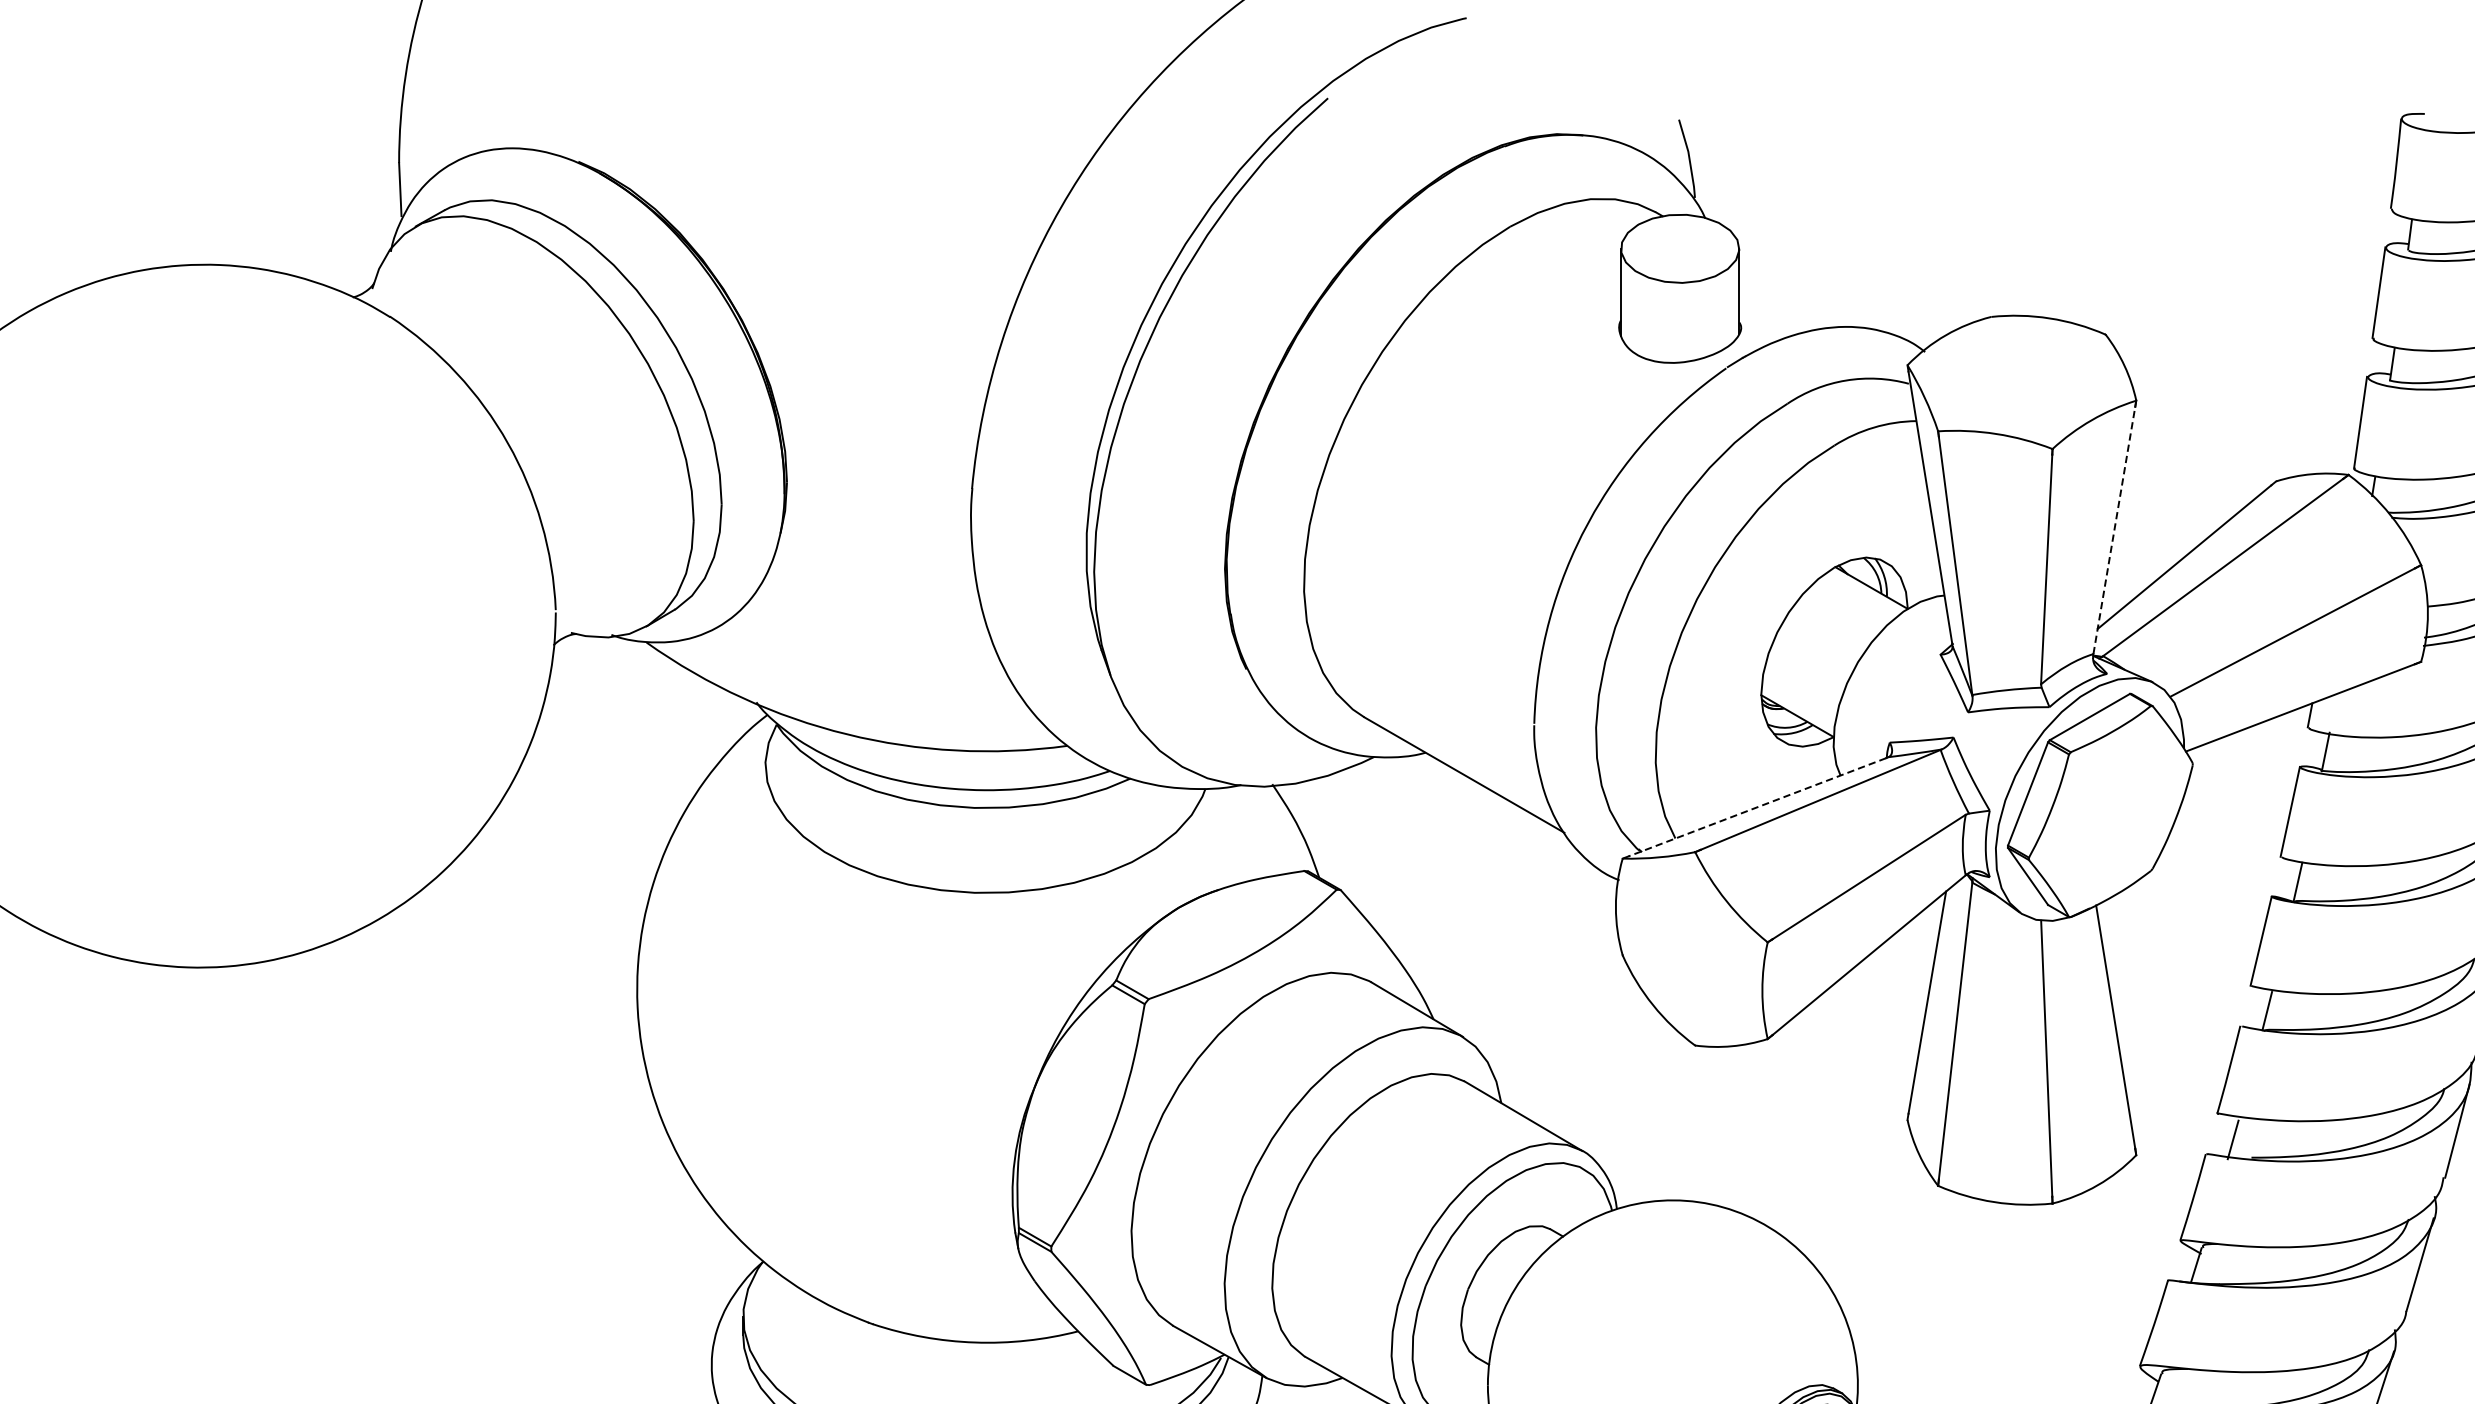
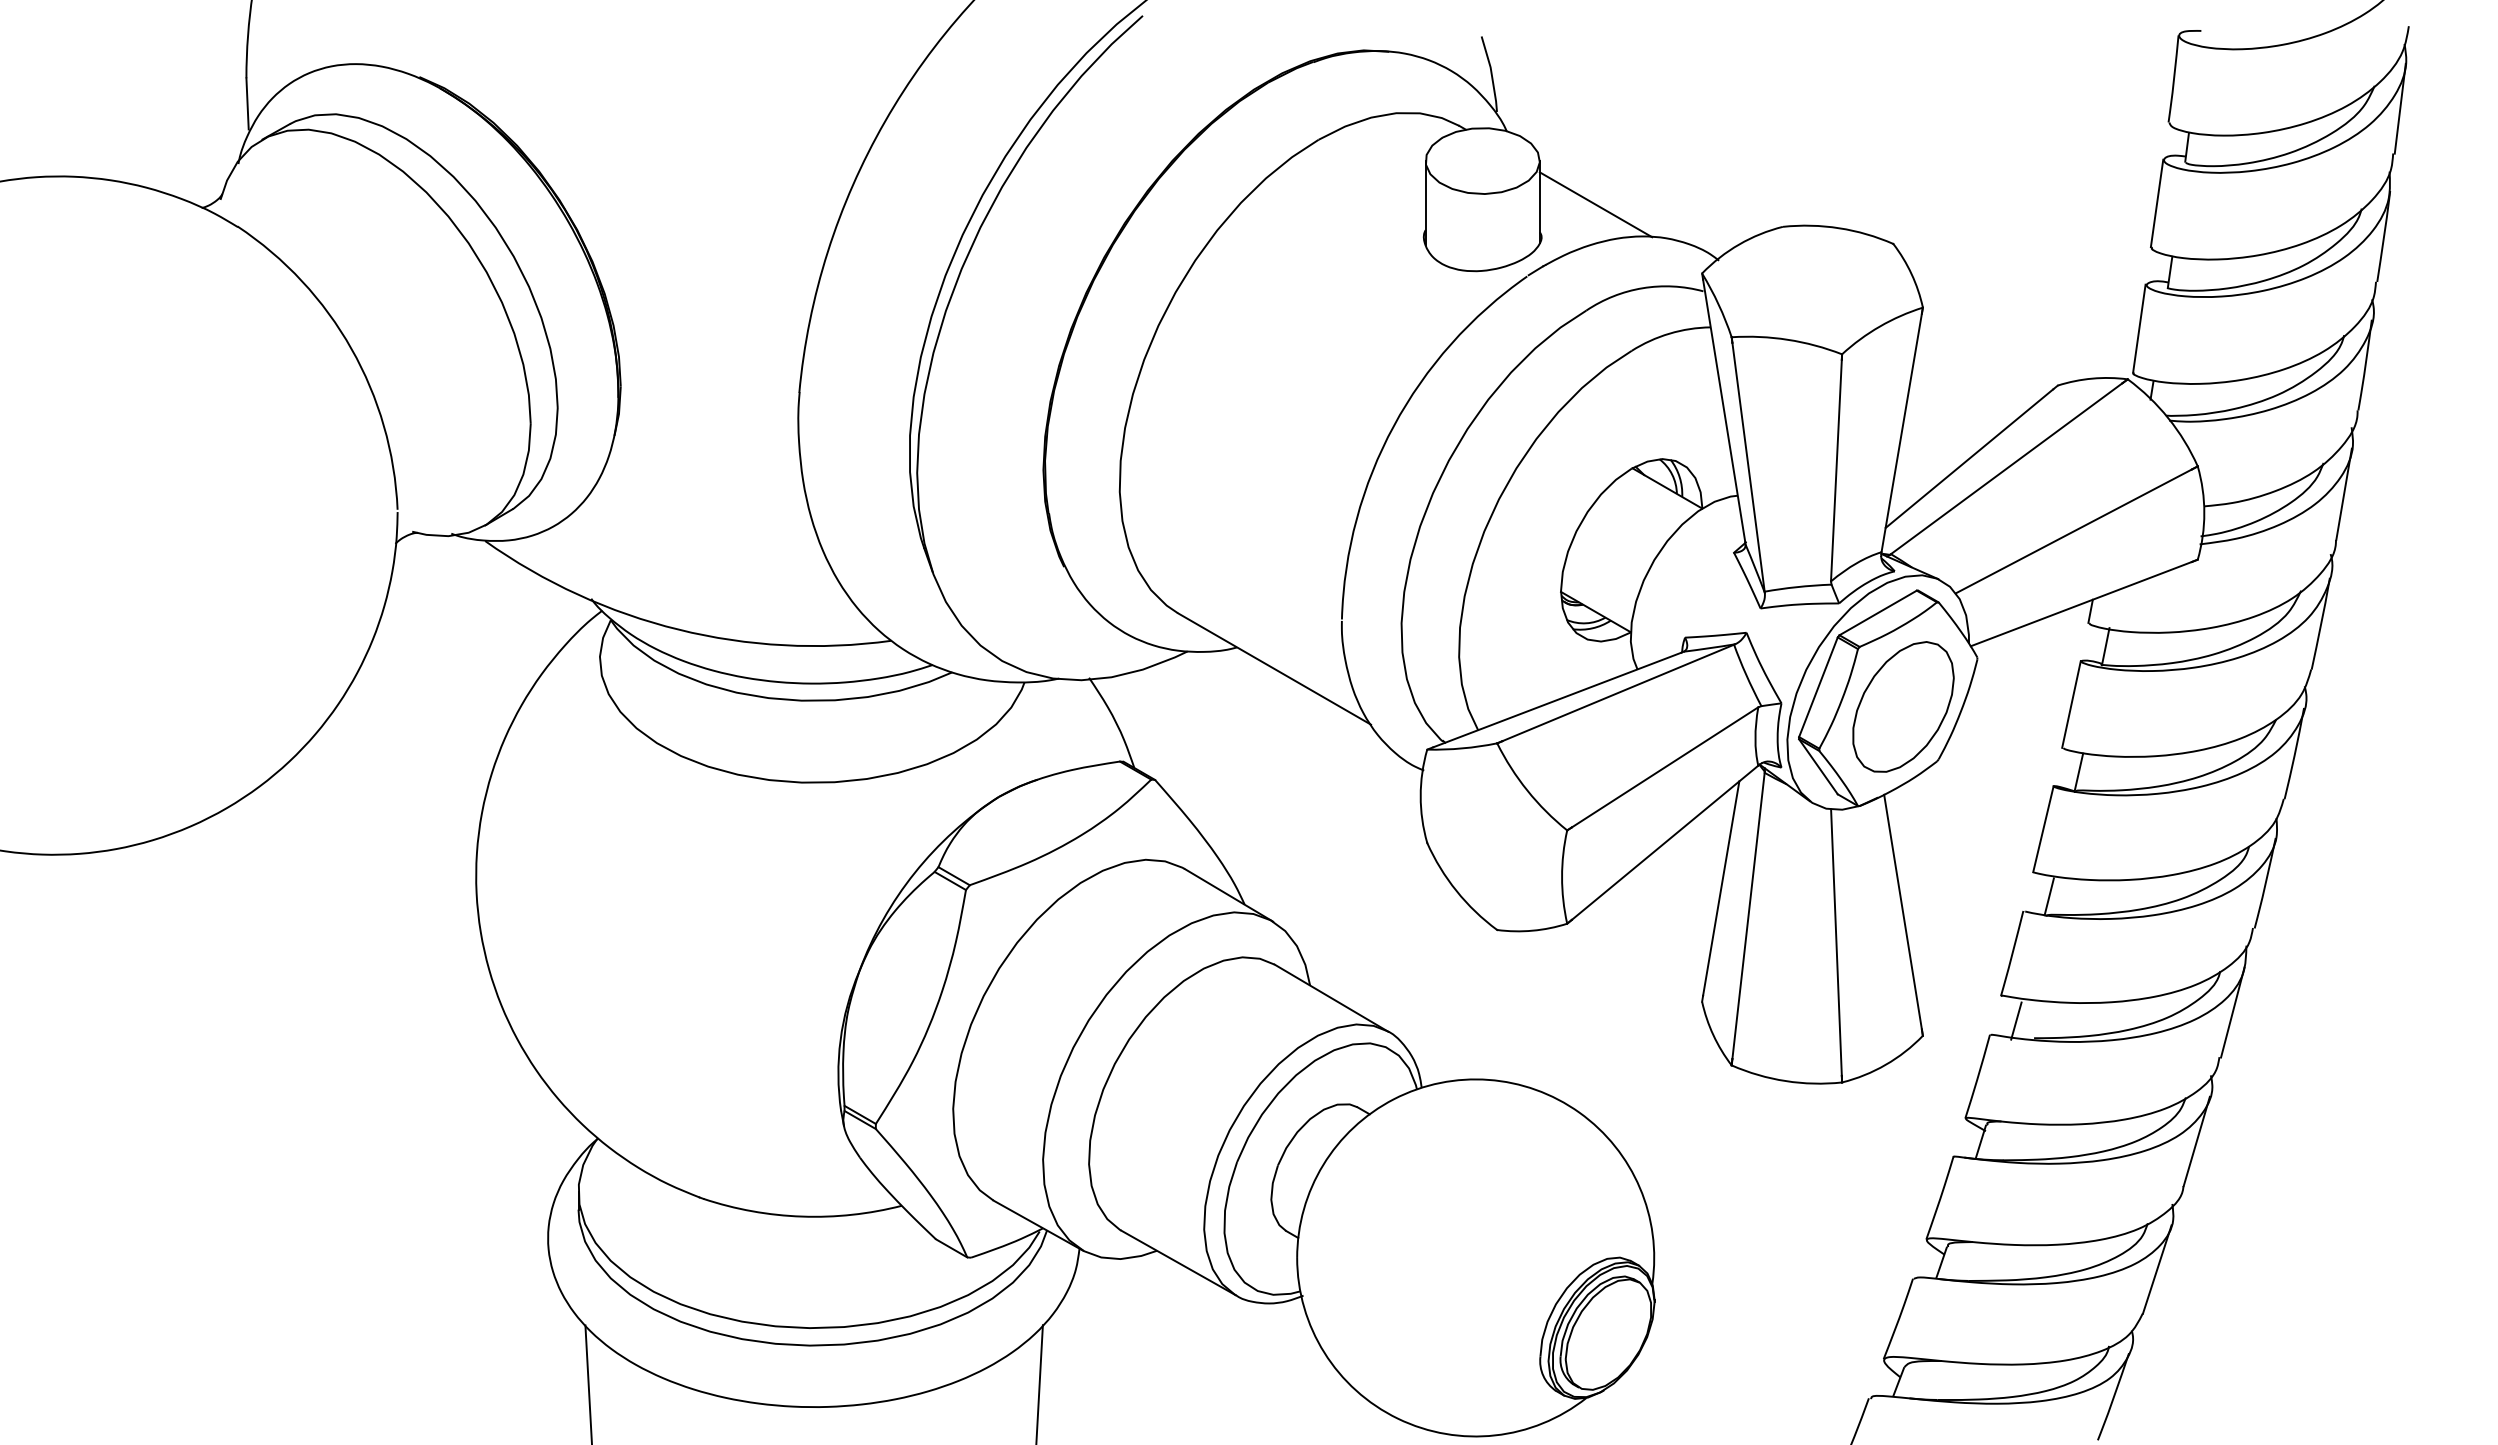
line: (1797, 293) -> (1595, 204), added
line: (2114, 530) -> (1901, 432), dashed -> solid
line: (1757, 807) -> (1557, 700), dashed -> solid
part: (2116, 813) -> (1903, 706), added

